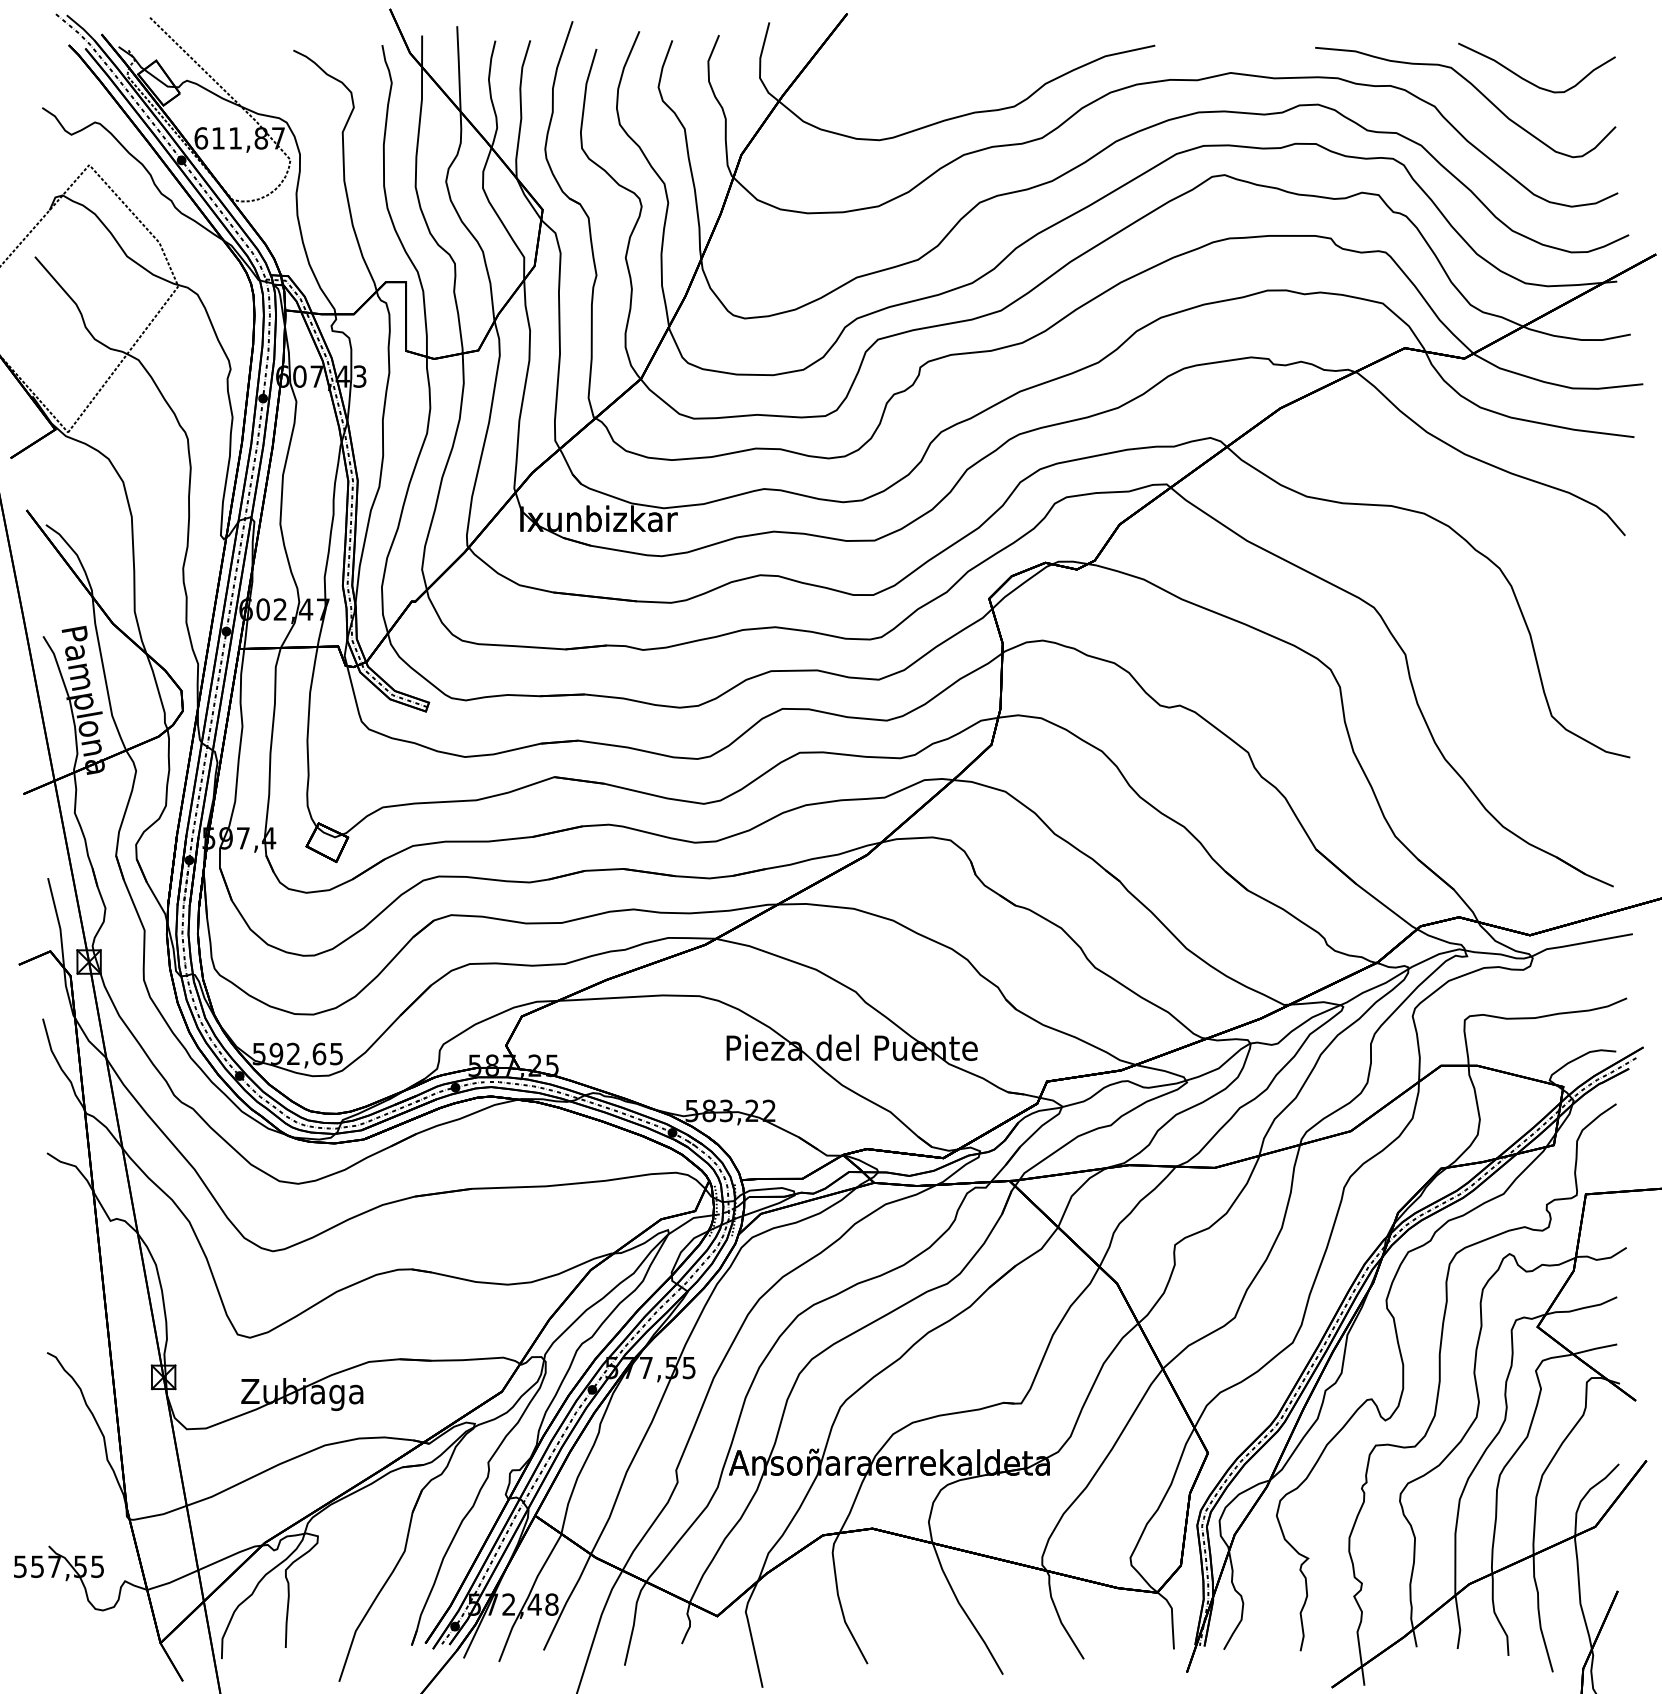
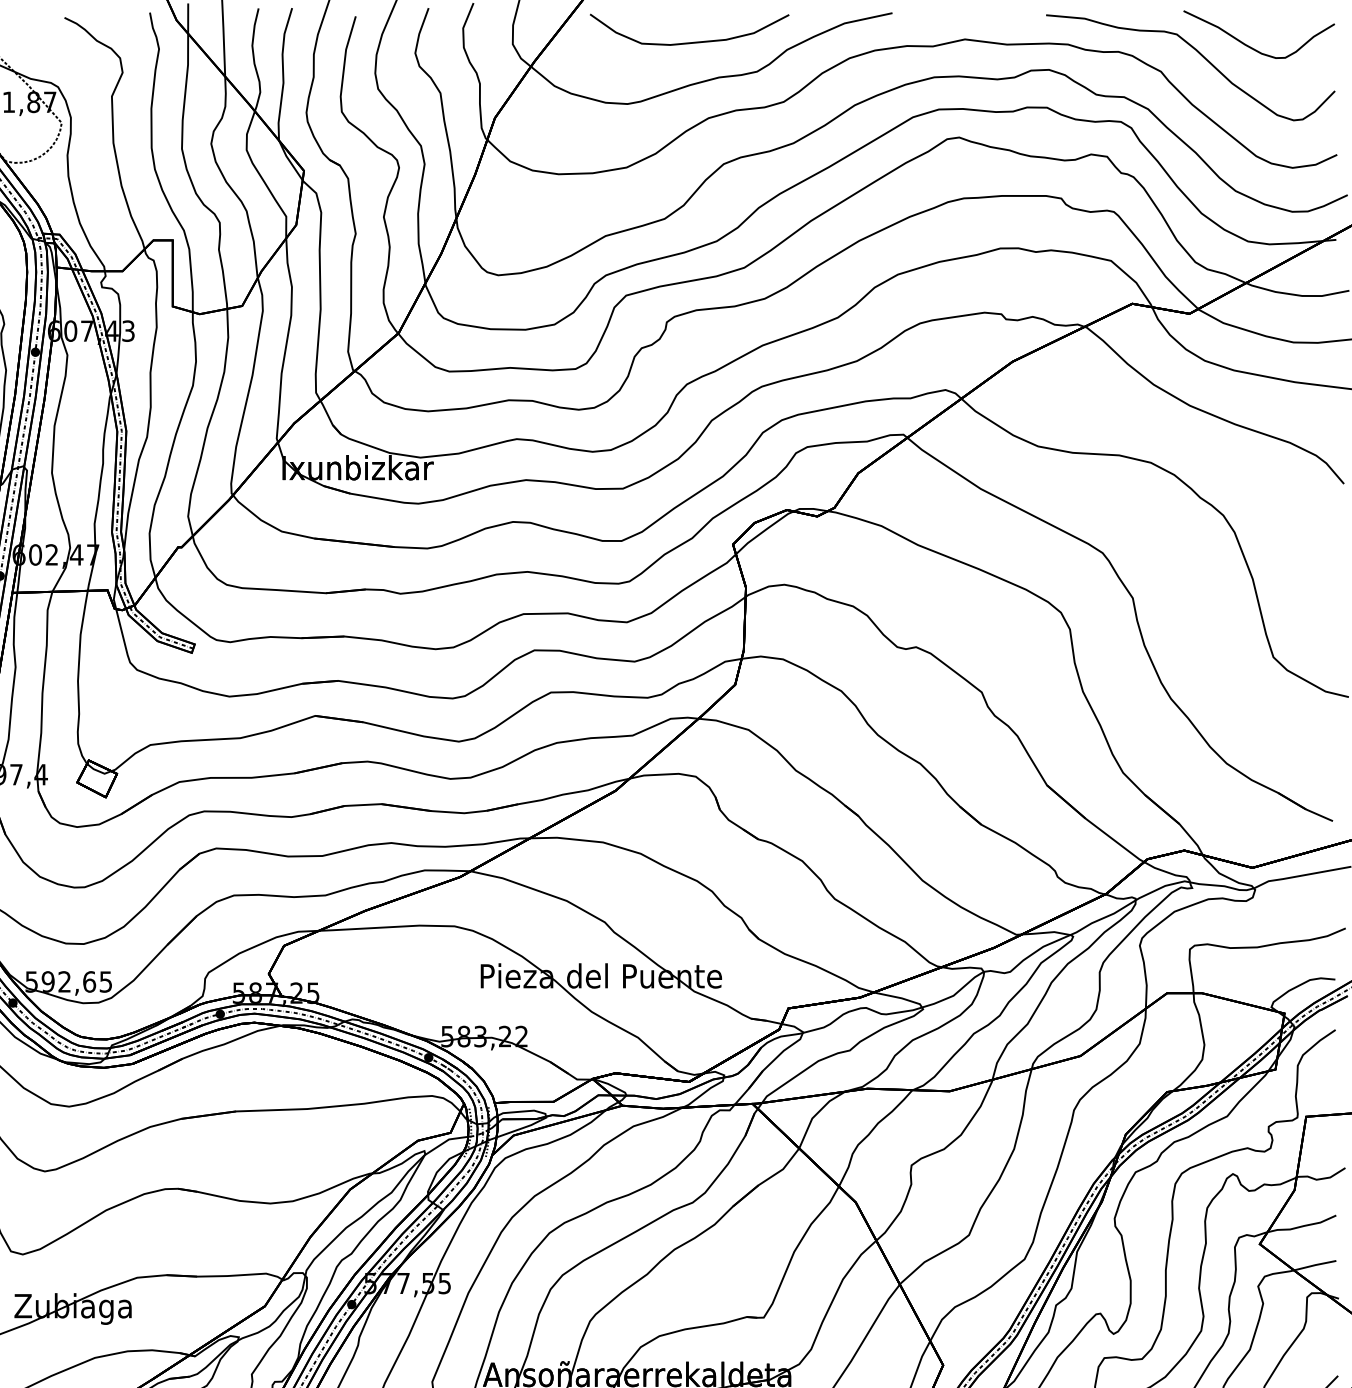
curve: (945, 75) -> (691, 41), added

